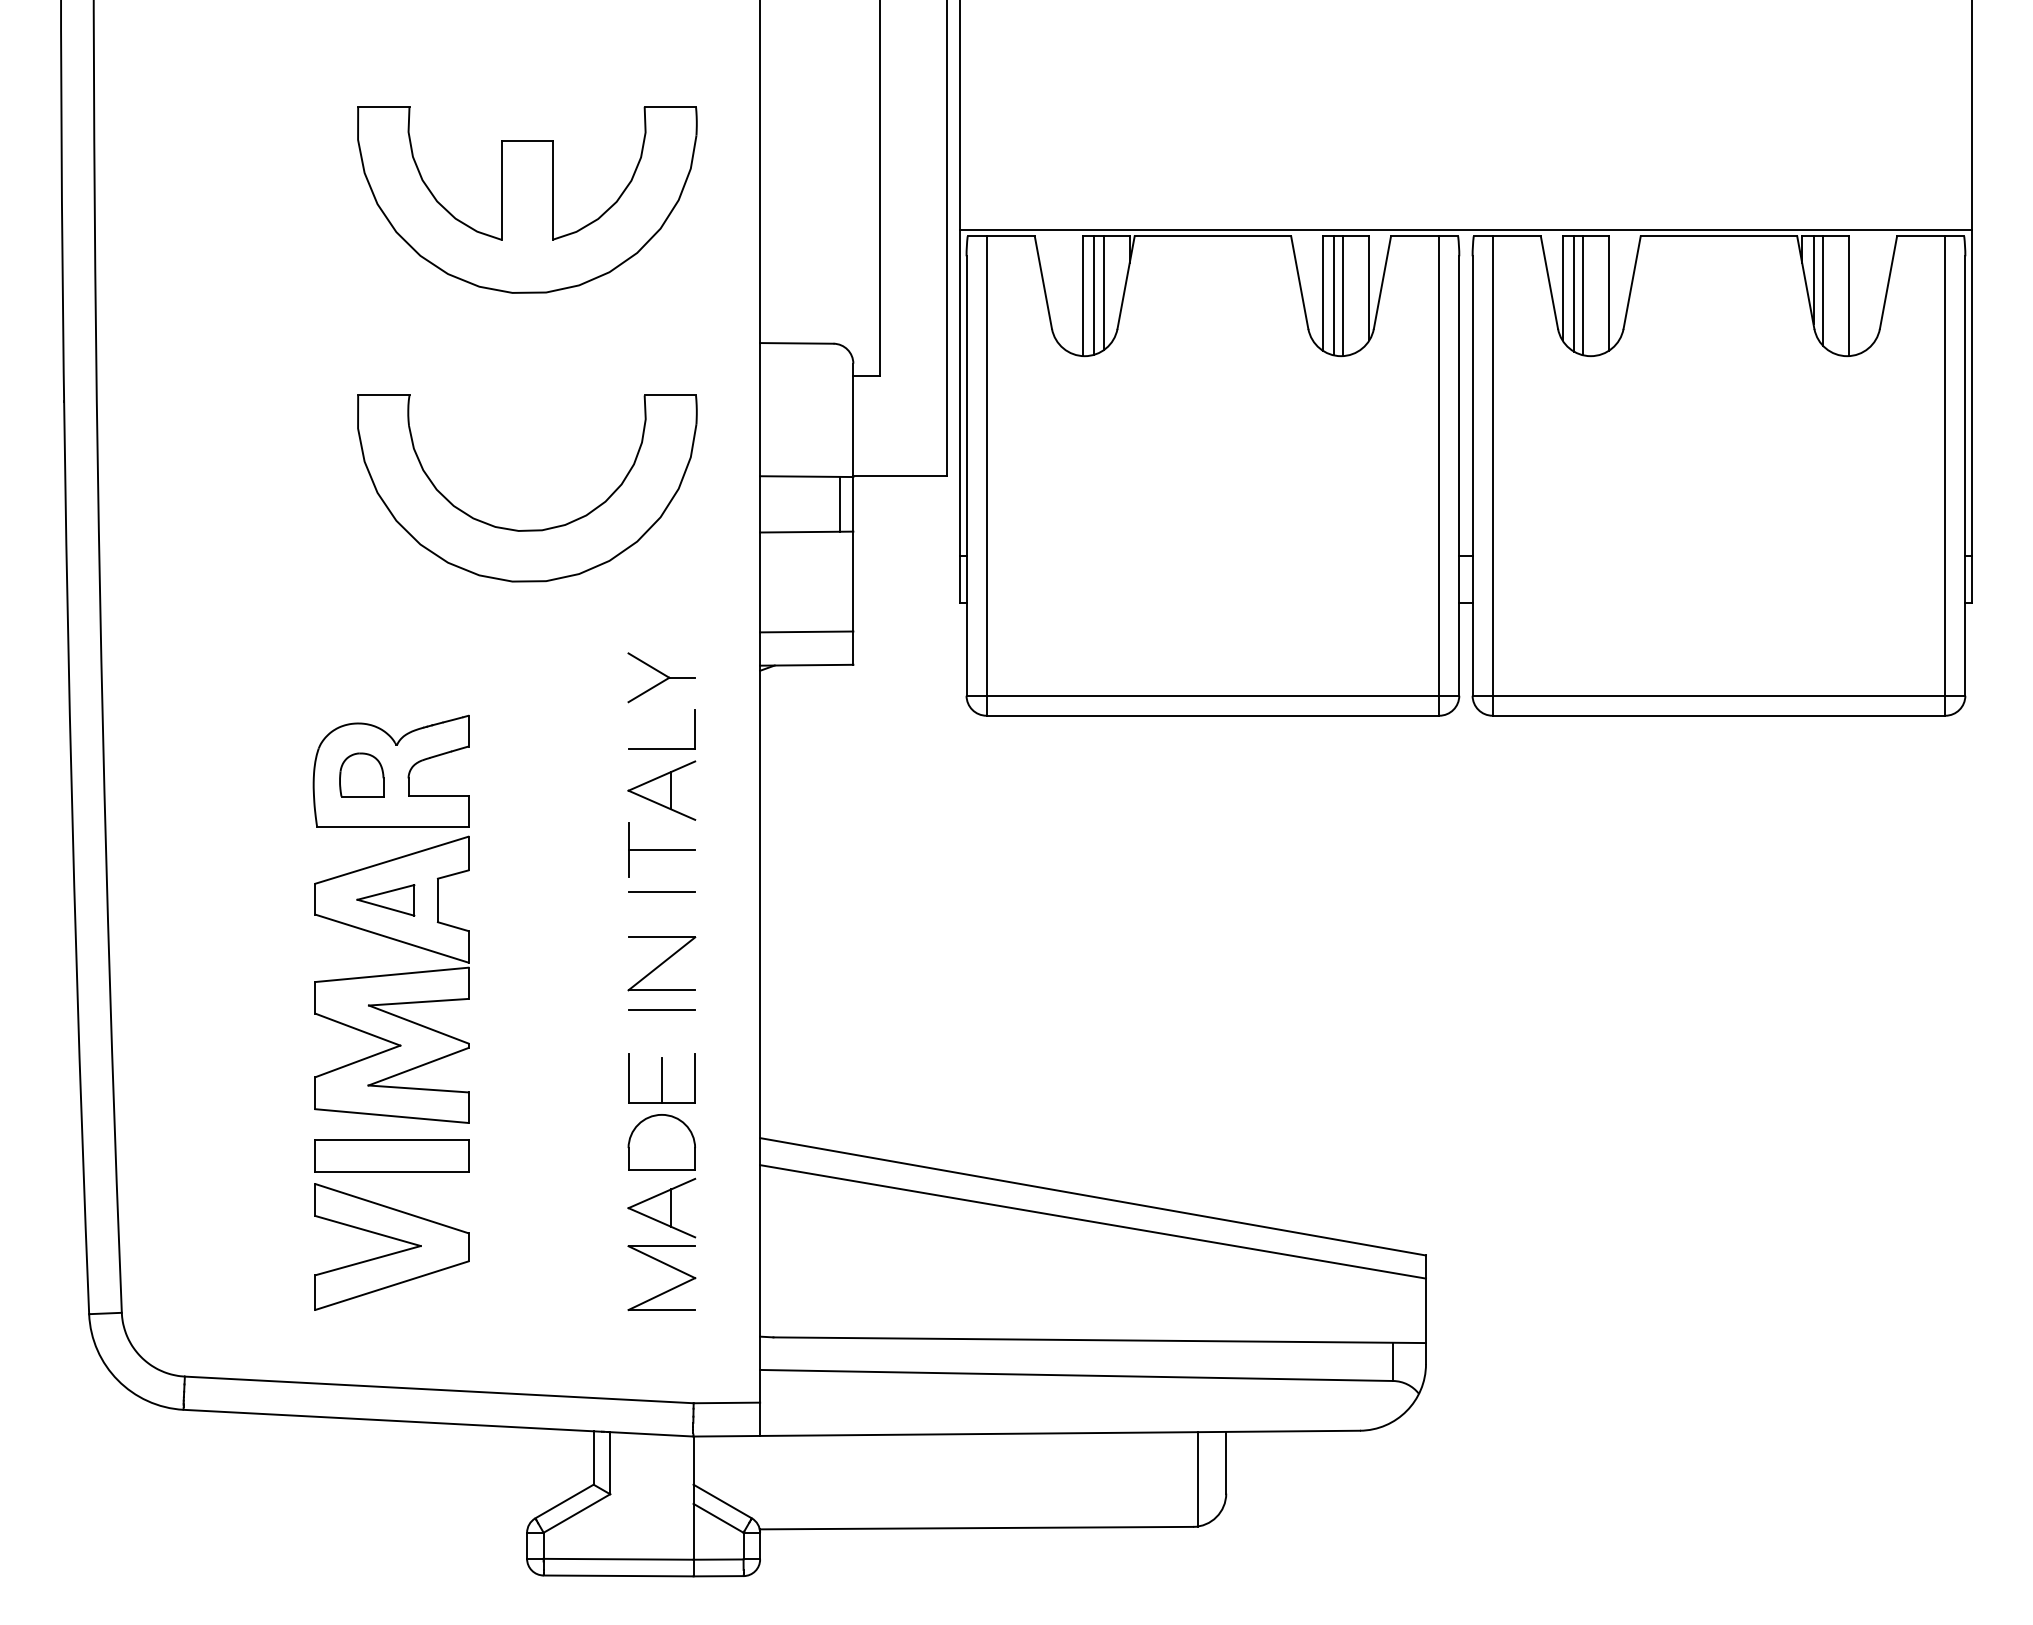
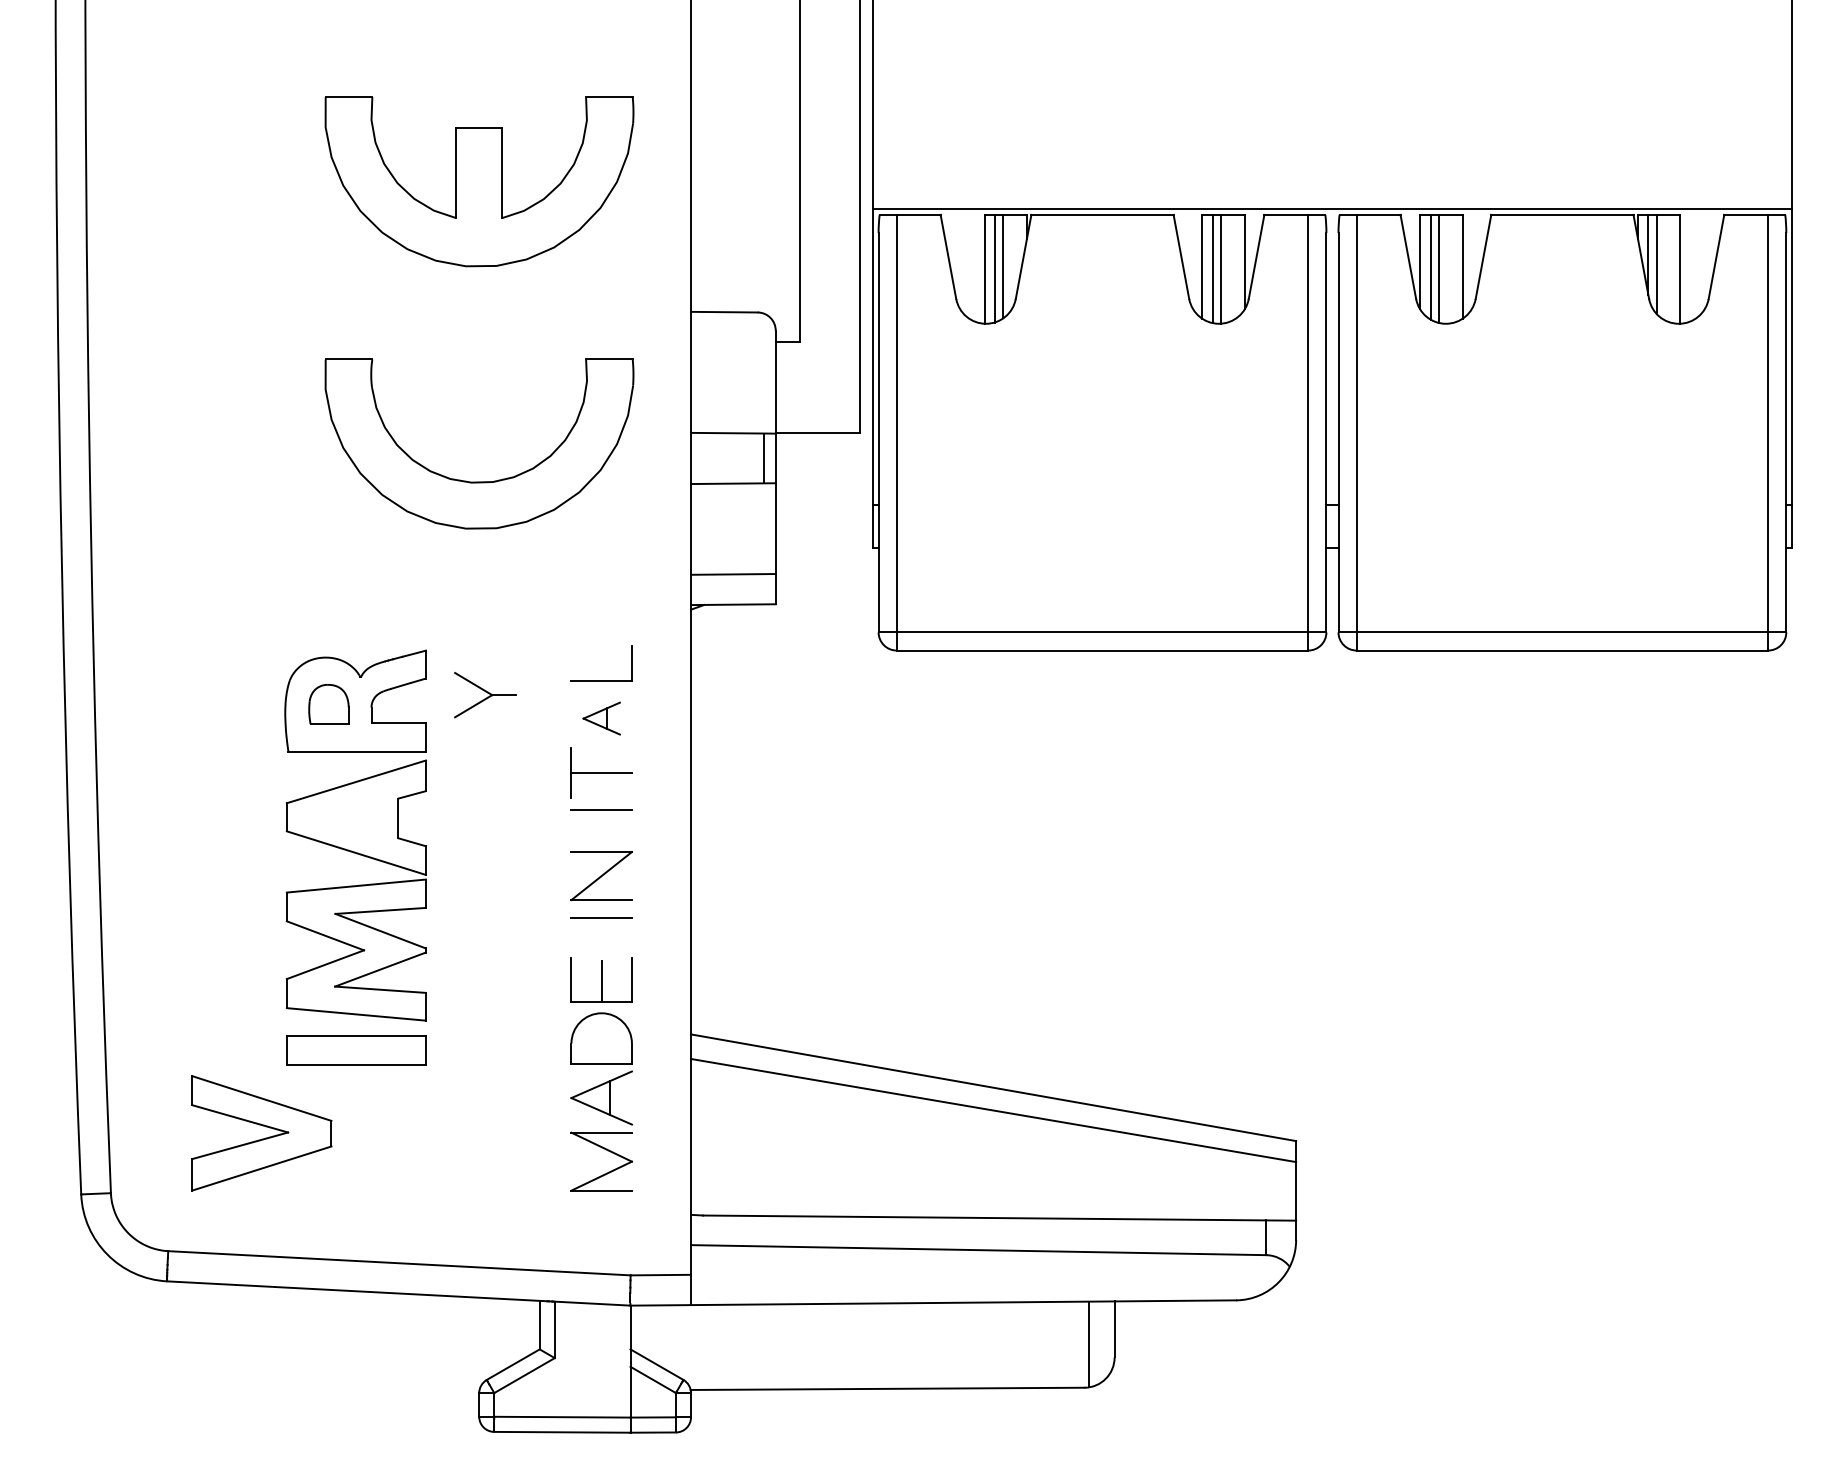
part: (661, 677) -> (485, 694), moved
part: (661, 790) -> (601, 718), size x0.6
part: (385, 900) -> (350, 818), removed
part: (393, 1252) -> (263, 1138), moved

